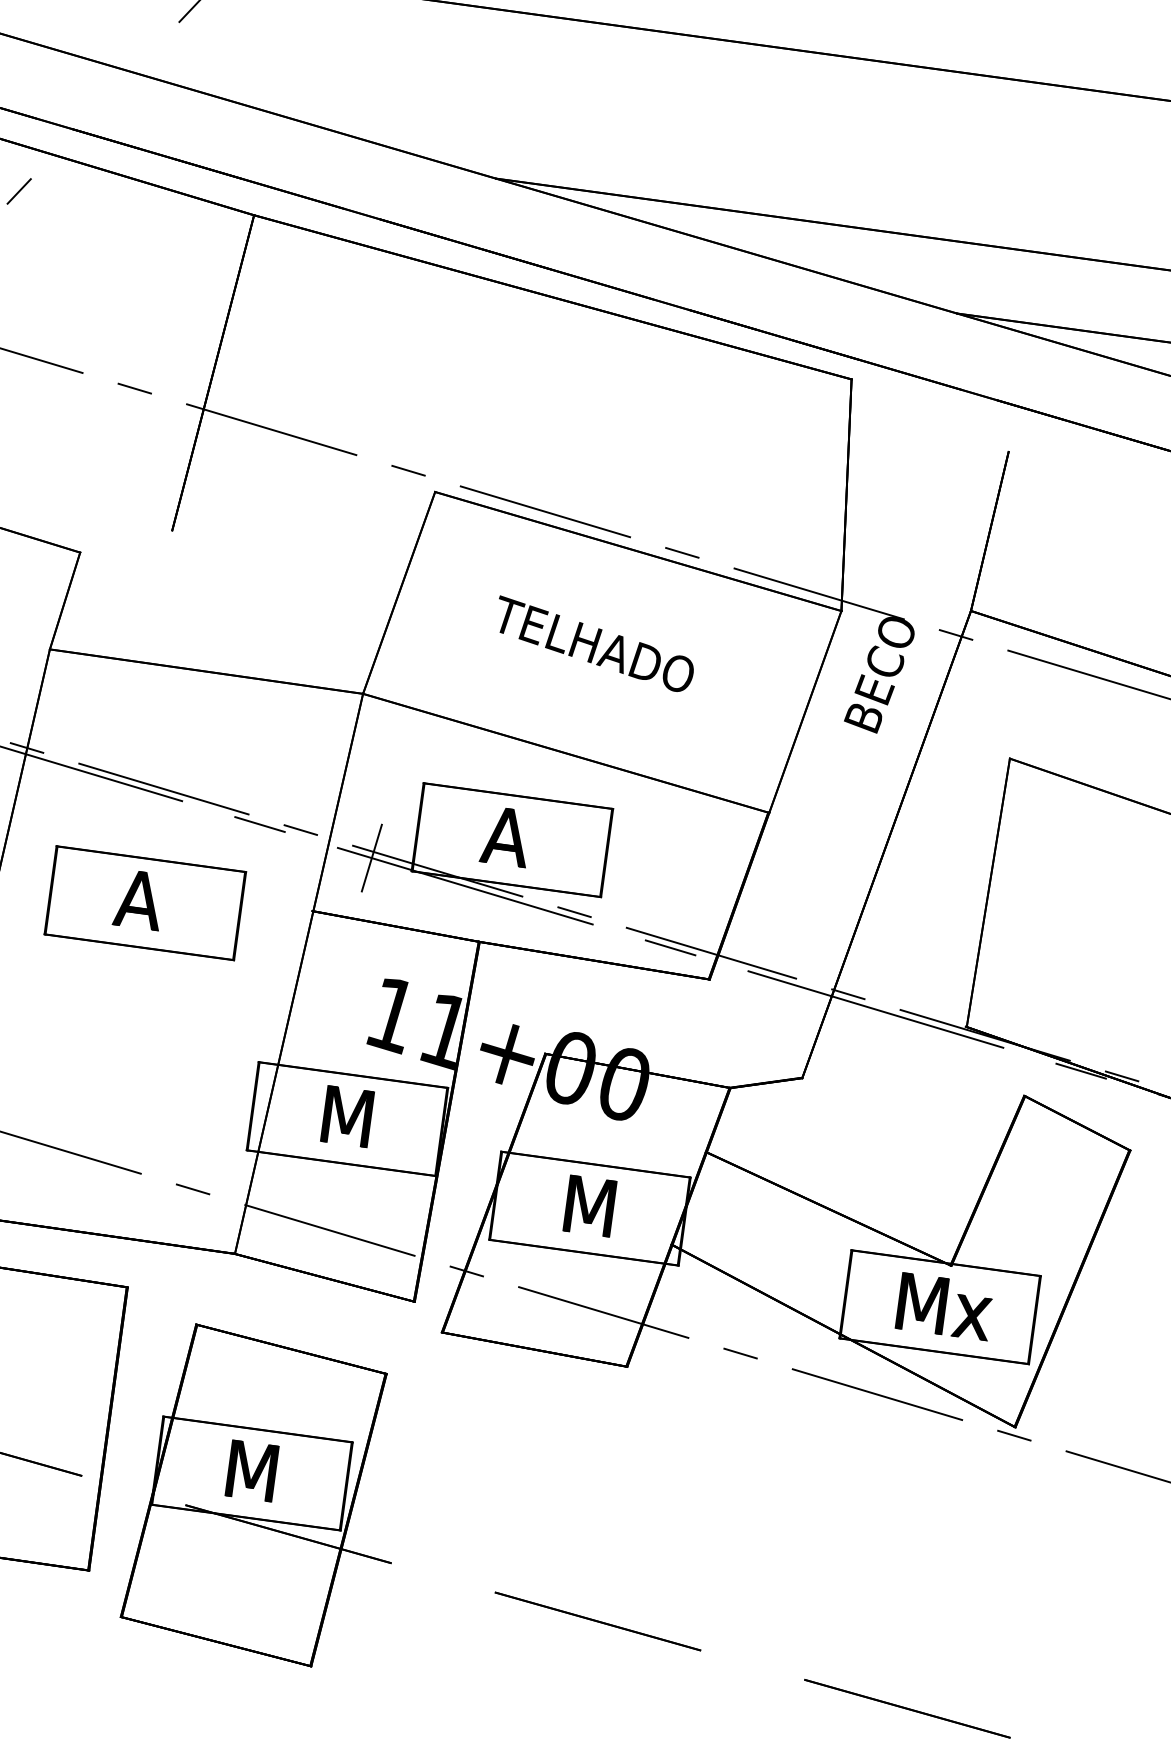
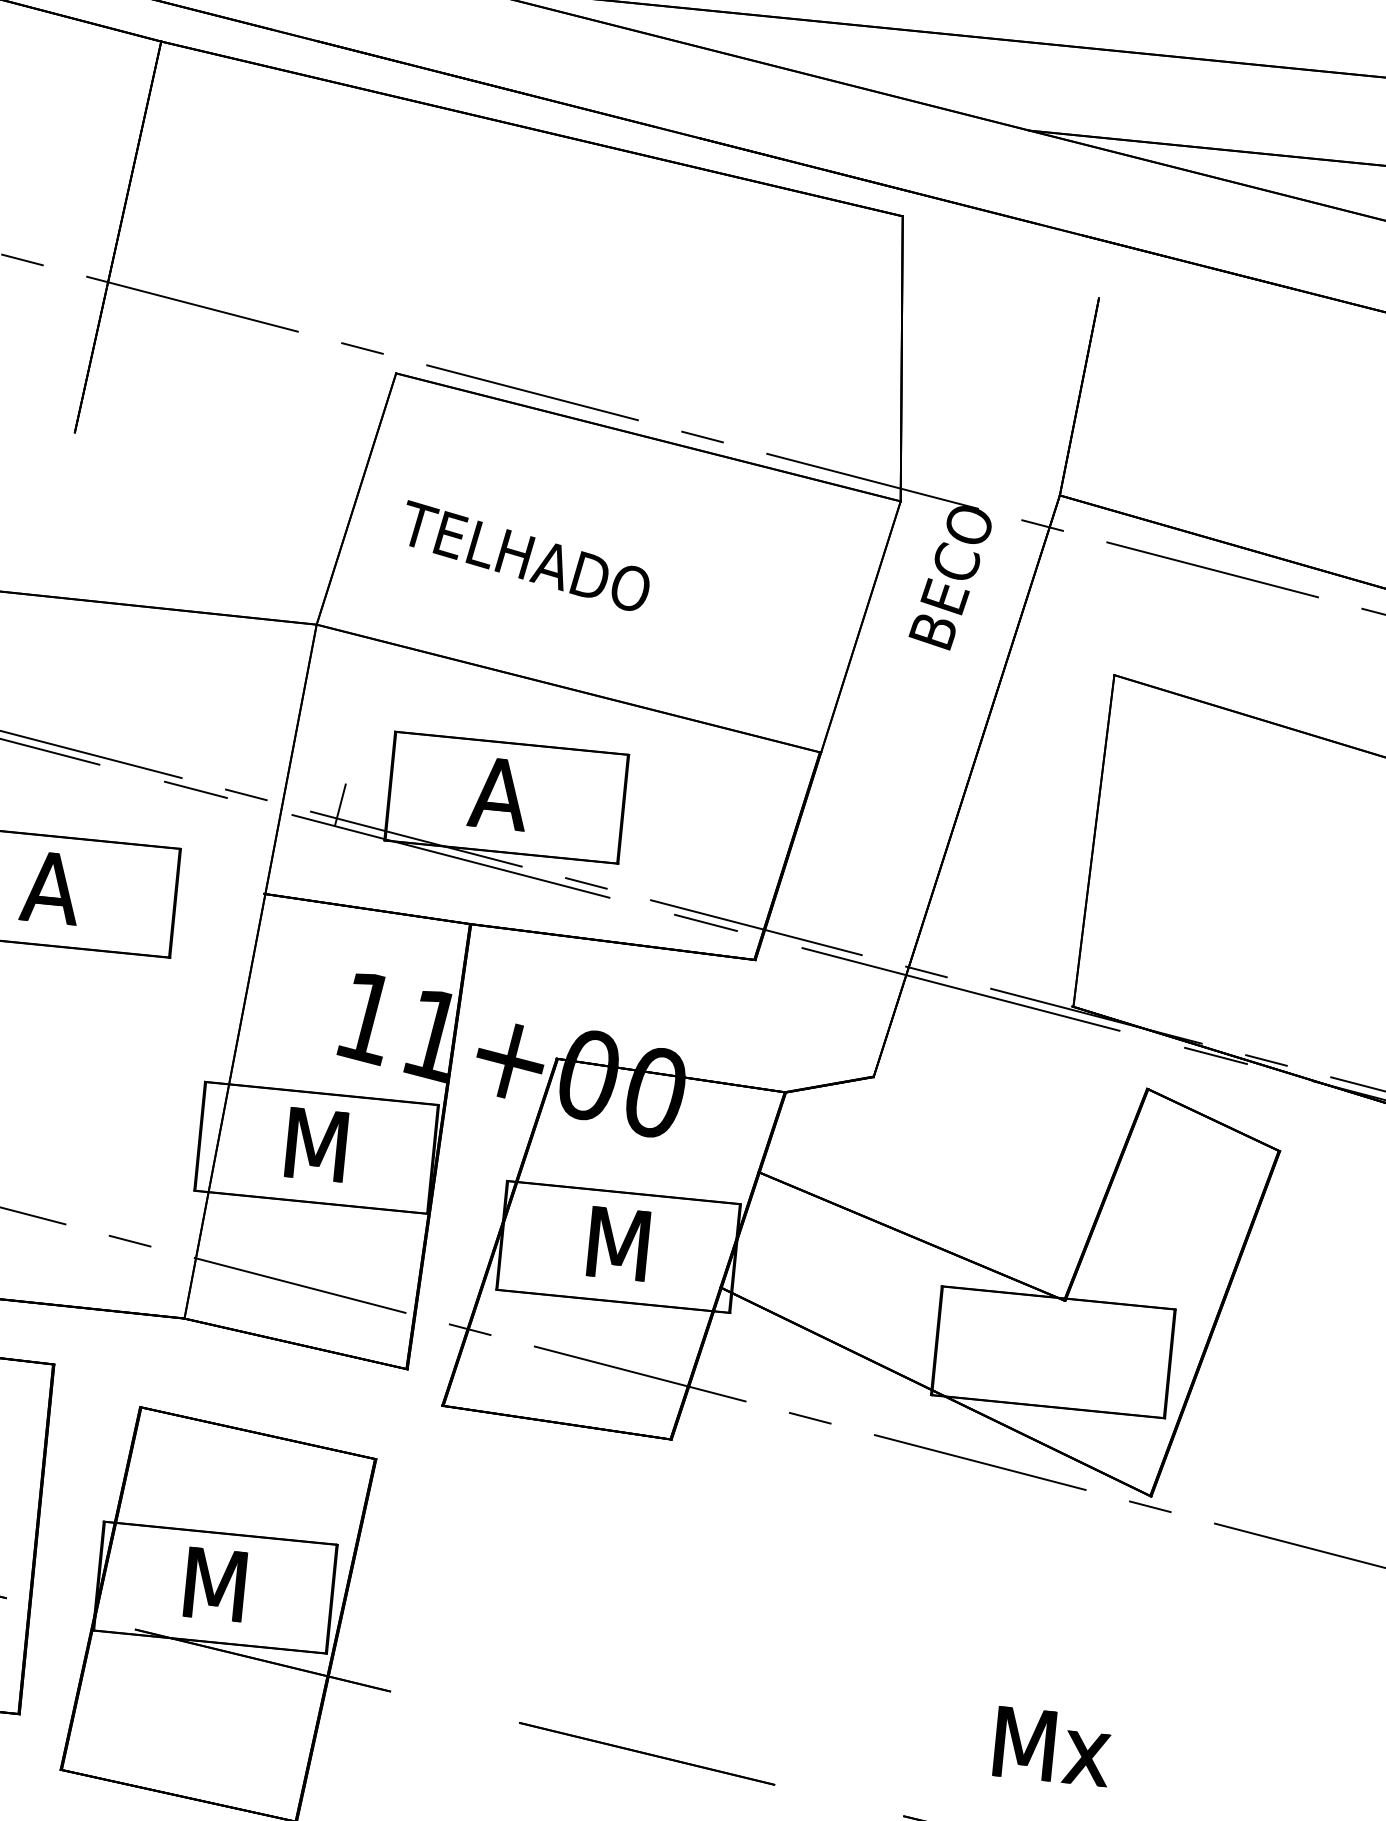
text: (596, 643) -> (528, 554), moved
line: (366, 875) -> (329, 847), removed
text: (943, 1306) -> (1051, 1746), moved

